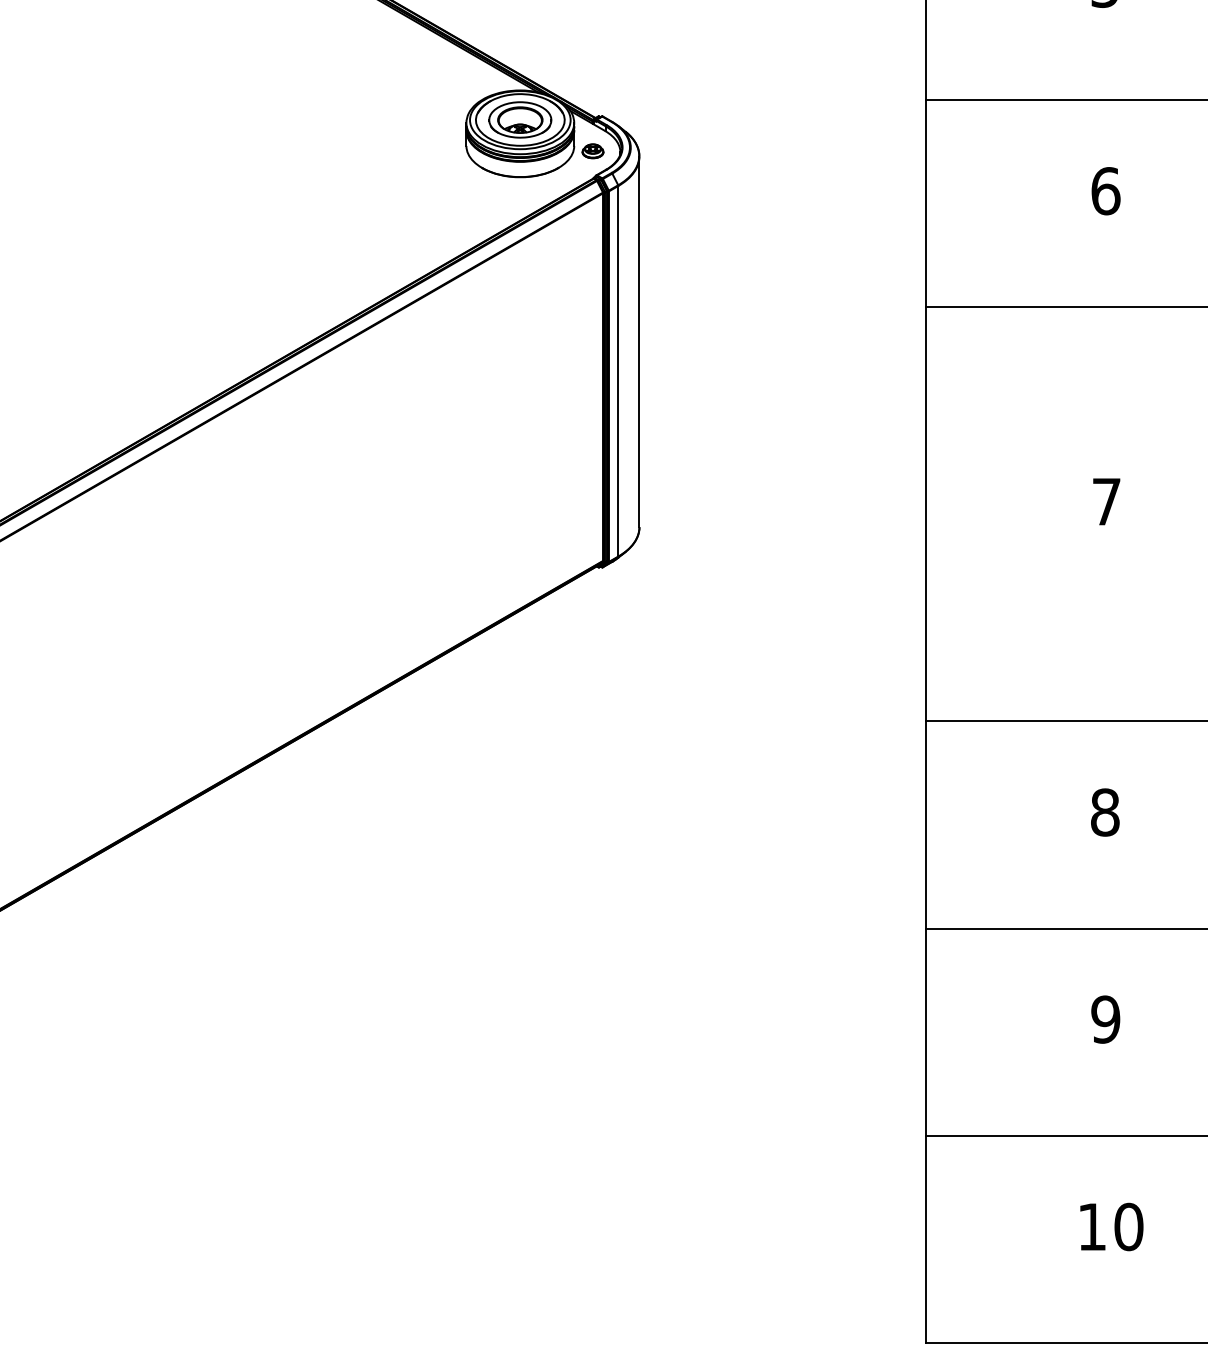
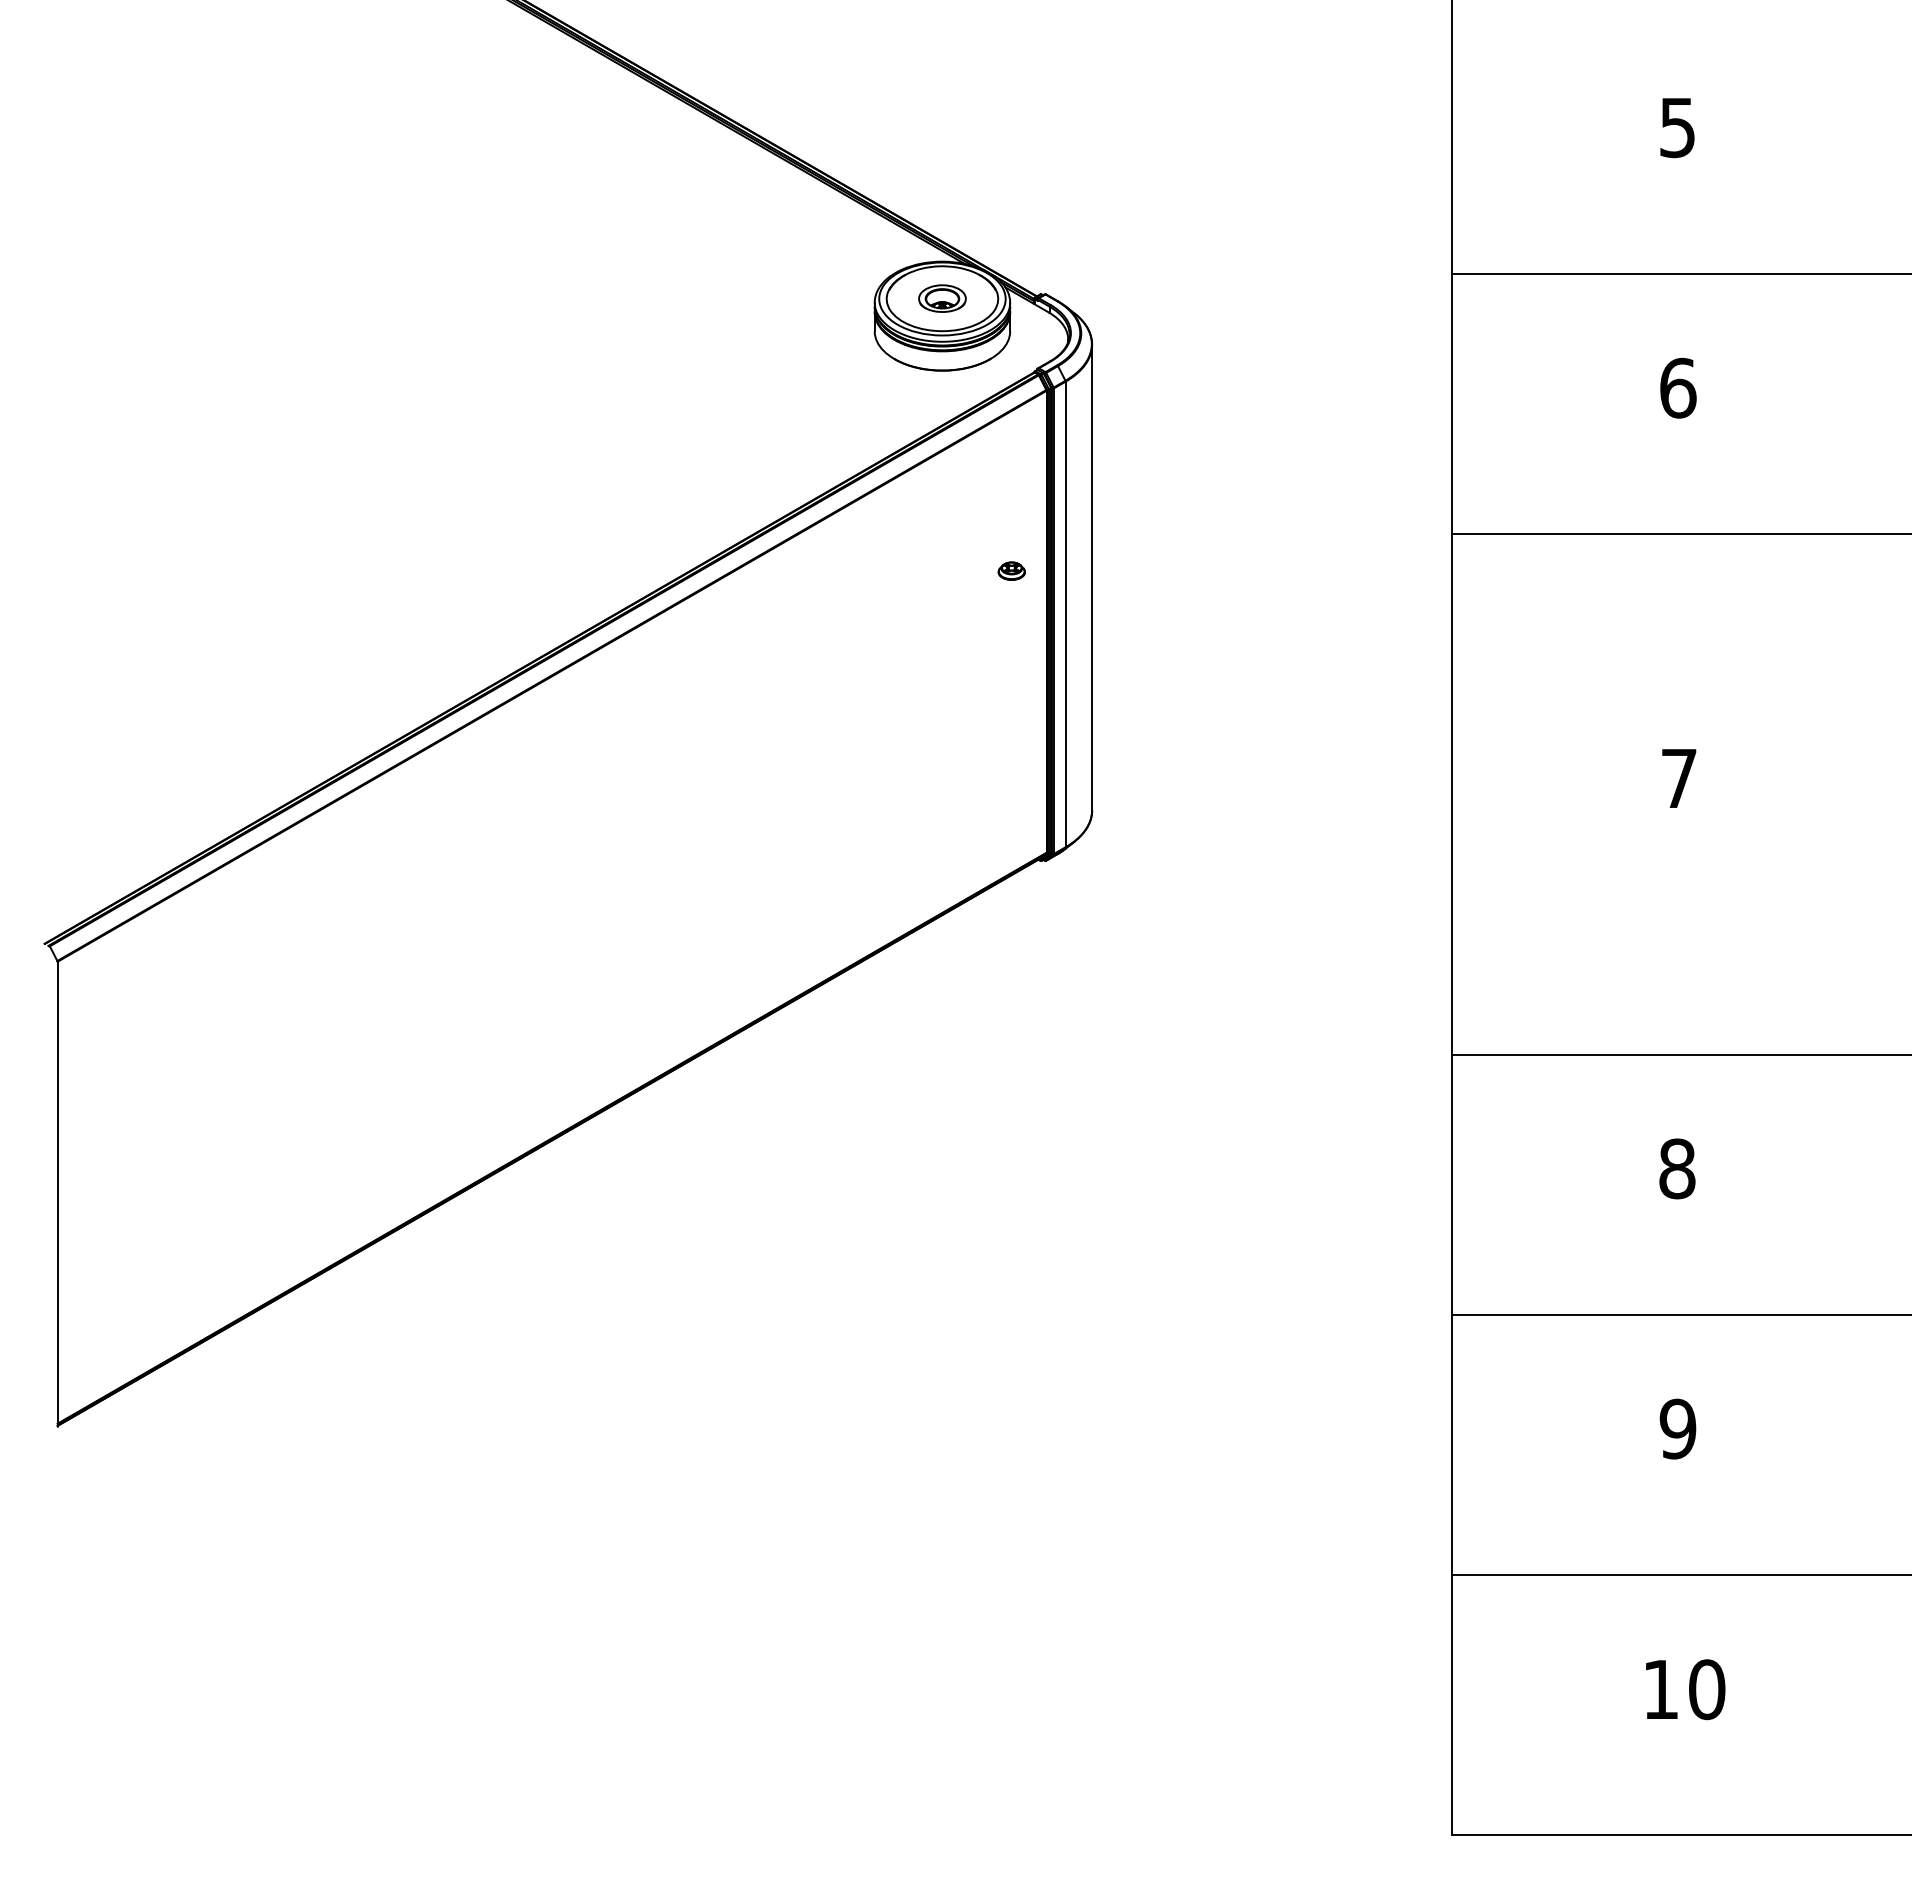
part: (520, 119) -> (942, 298), size x0.6
part: (592, 150) -> (1011, 570), moved

